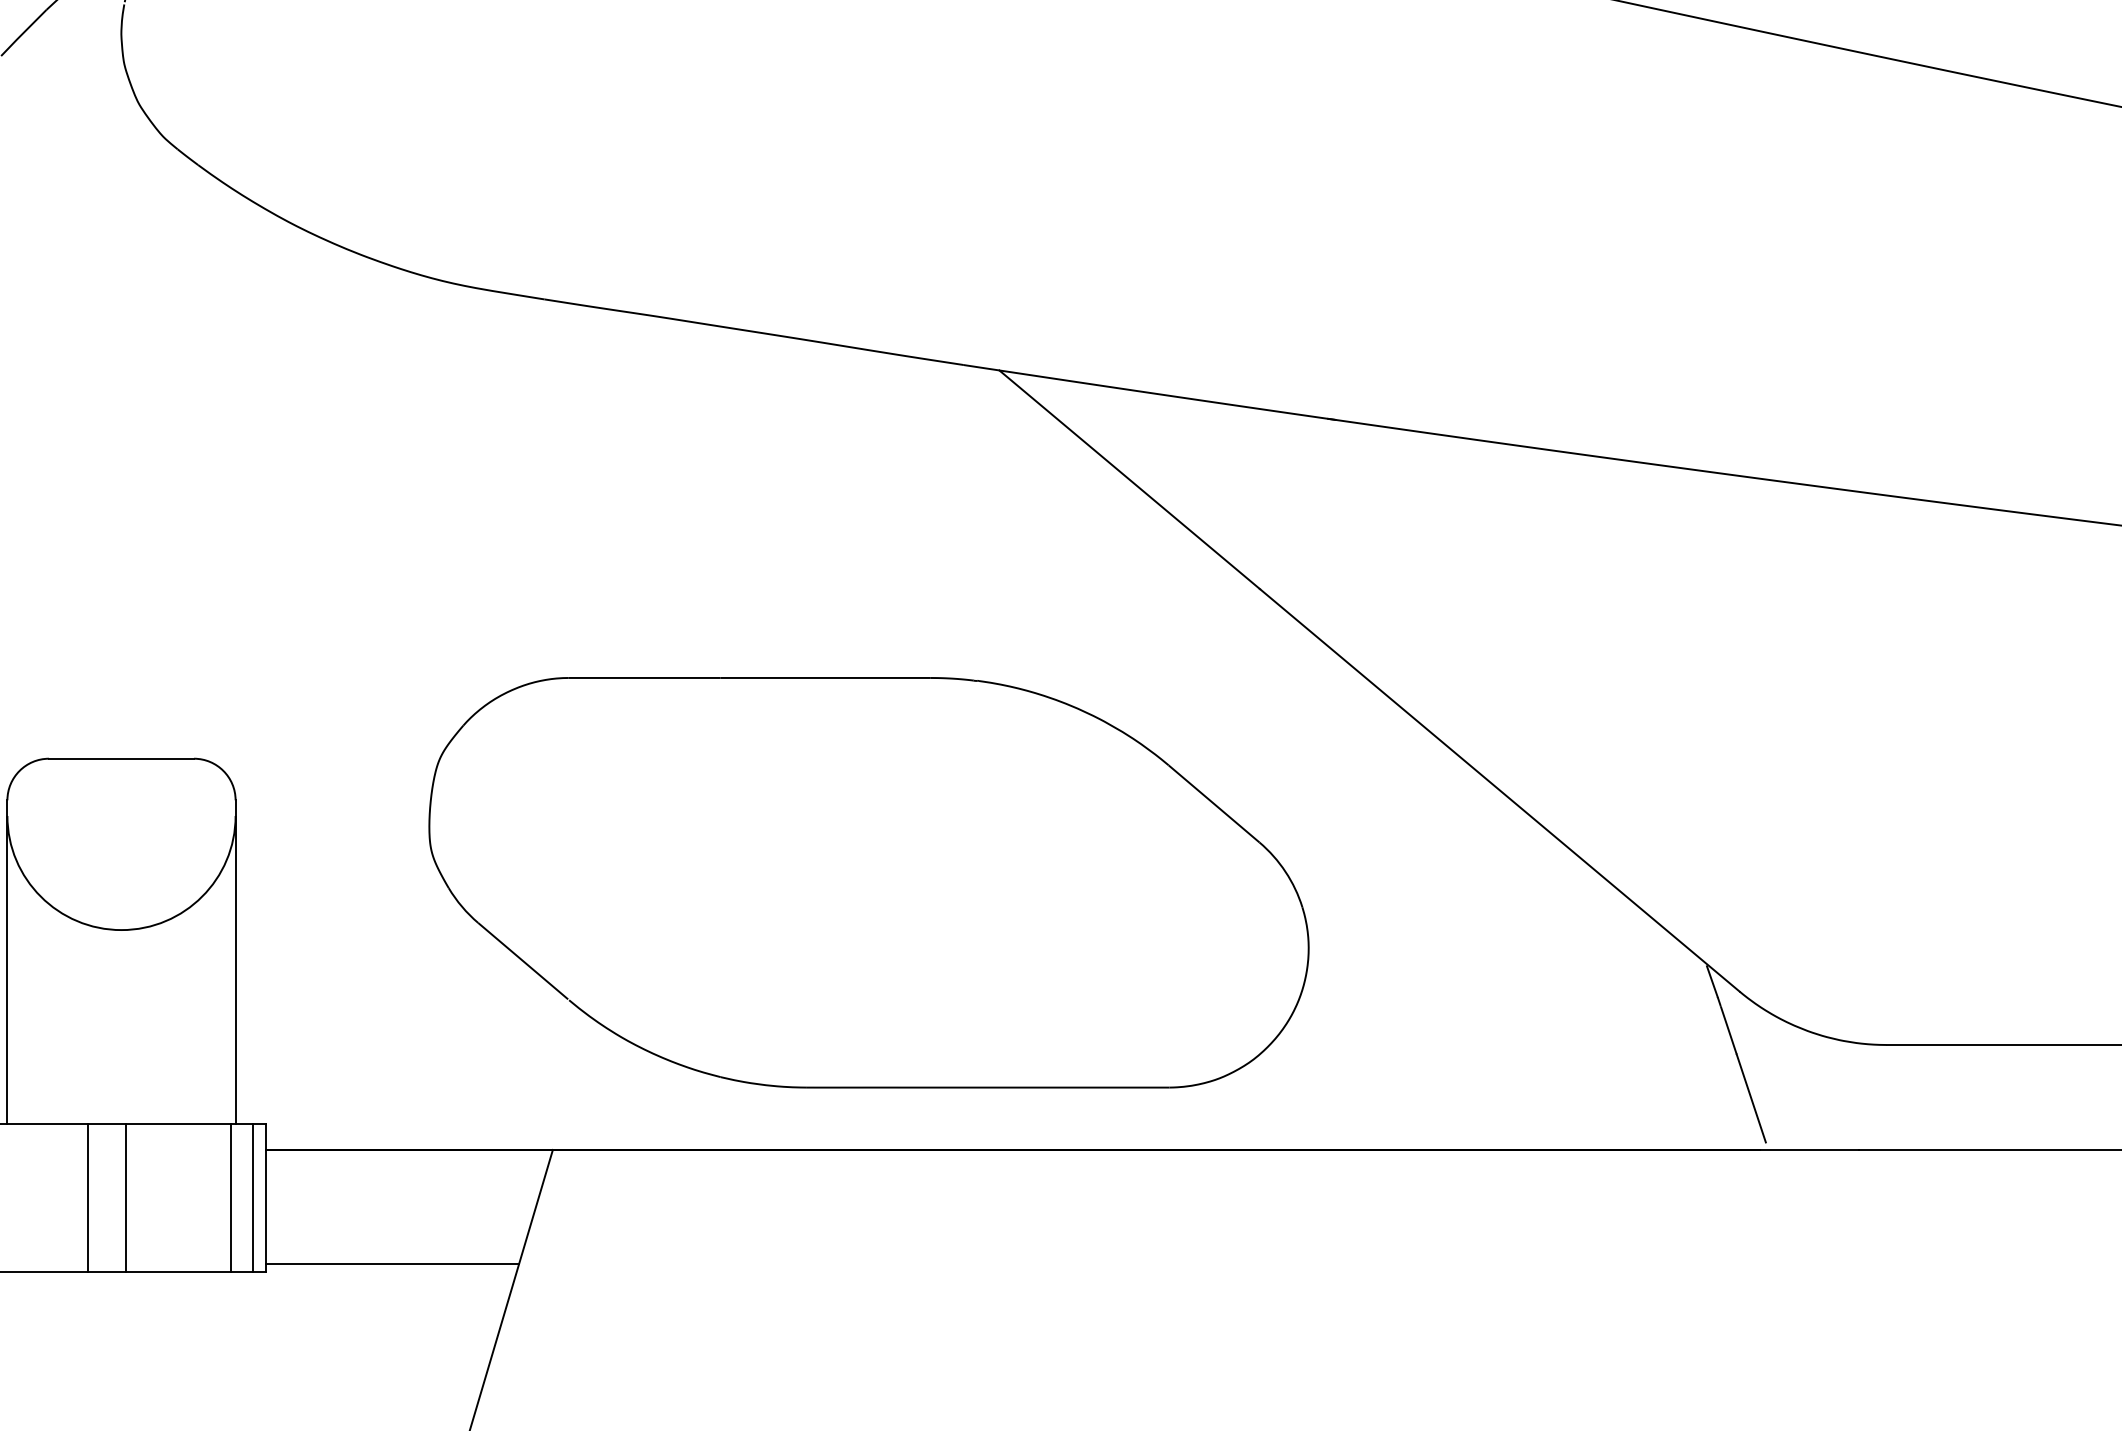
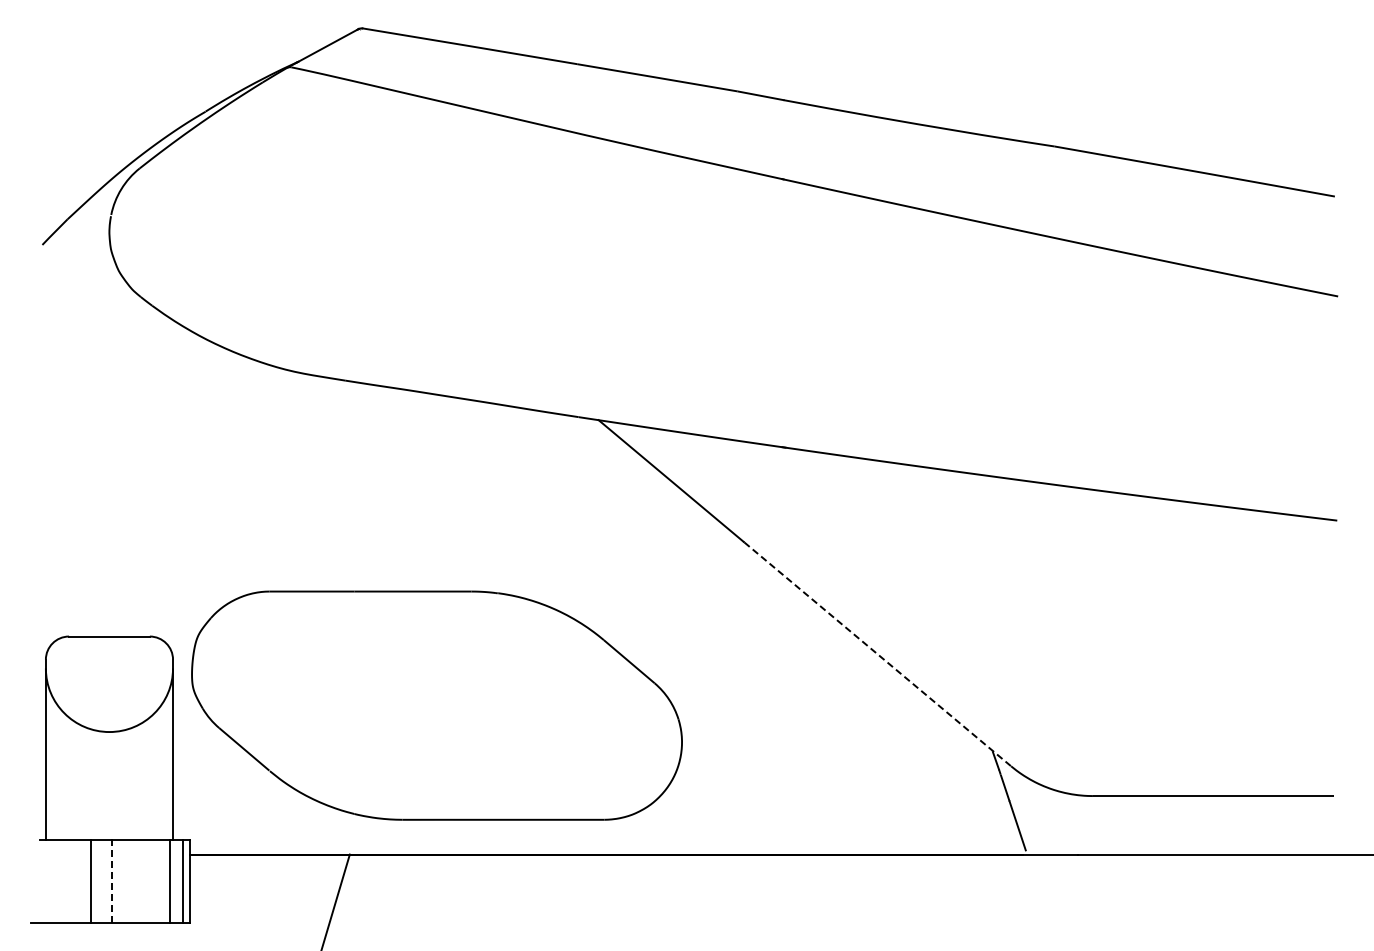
line: (1501, 790) -> (878, 654), solid -> dashed
part: (868, 882) -> (436, 705), moved
line: (125, 1196) -> (111, 880), solid -> dashed
line: (392, 1264) -> (260, 918), removed

